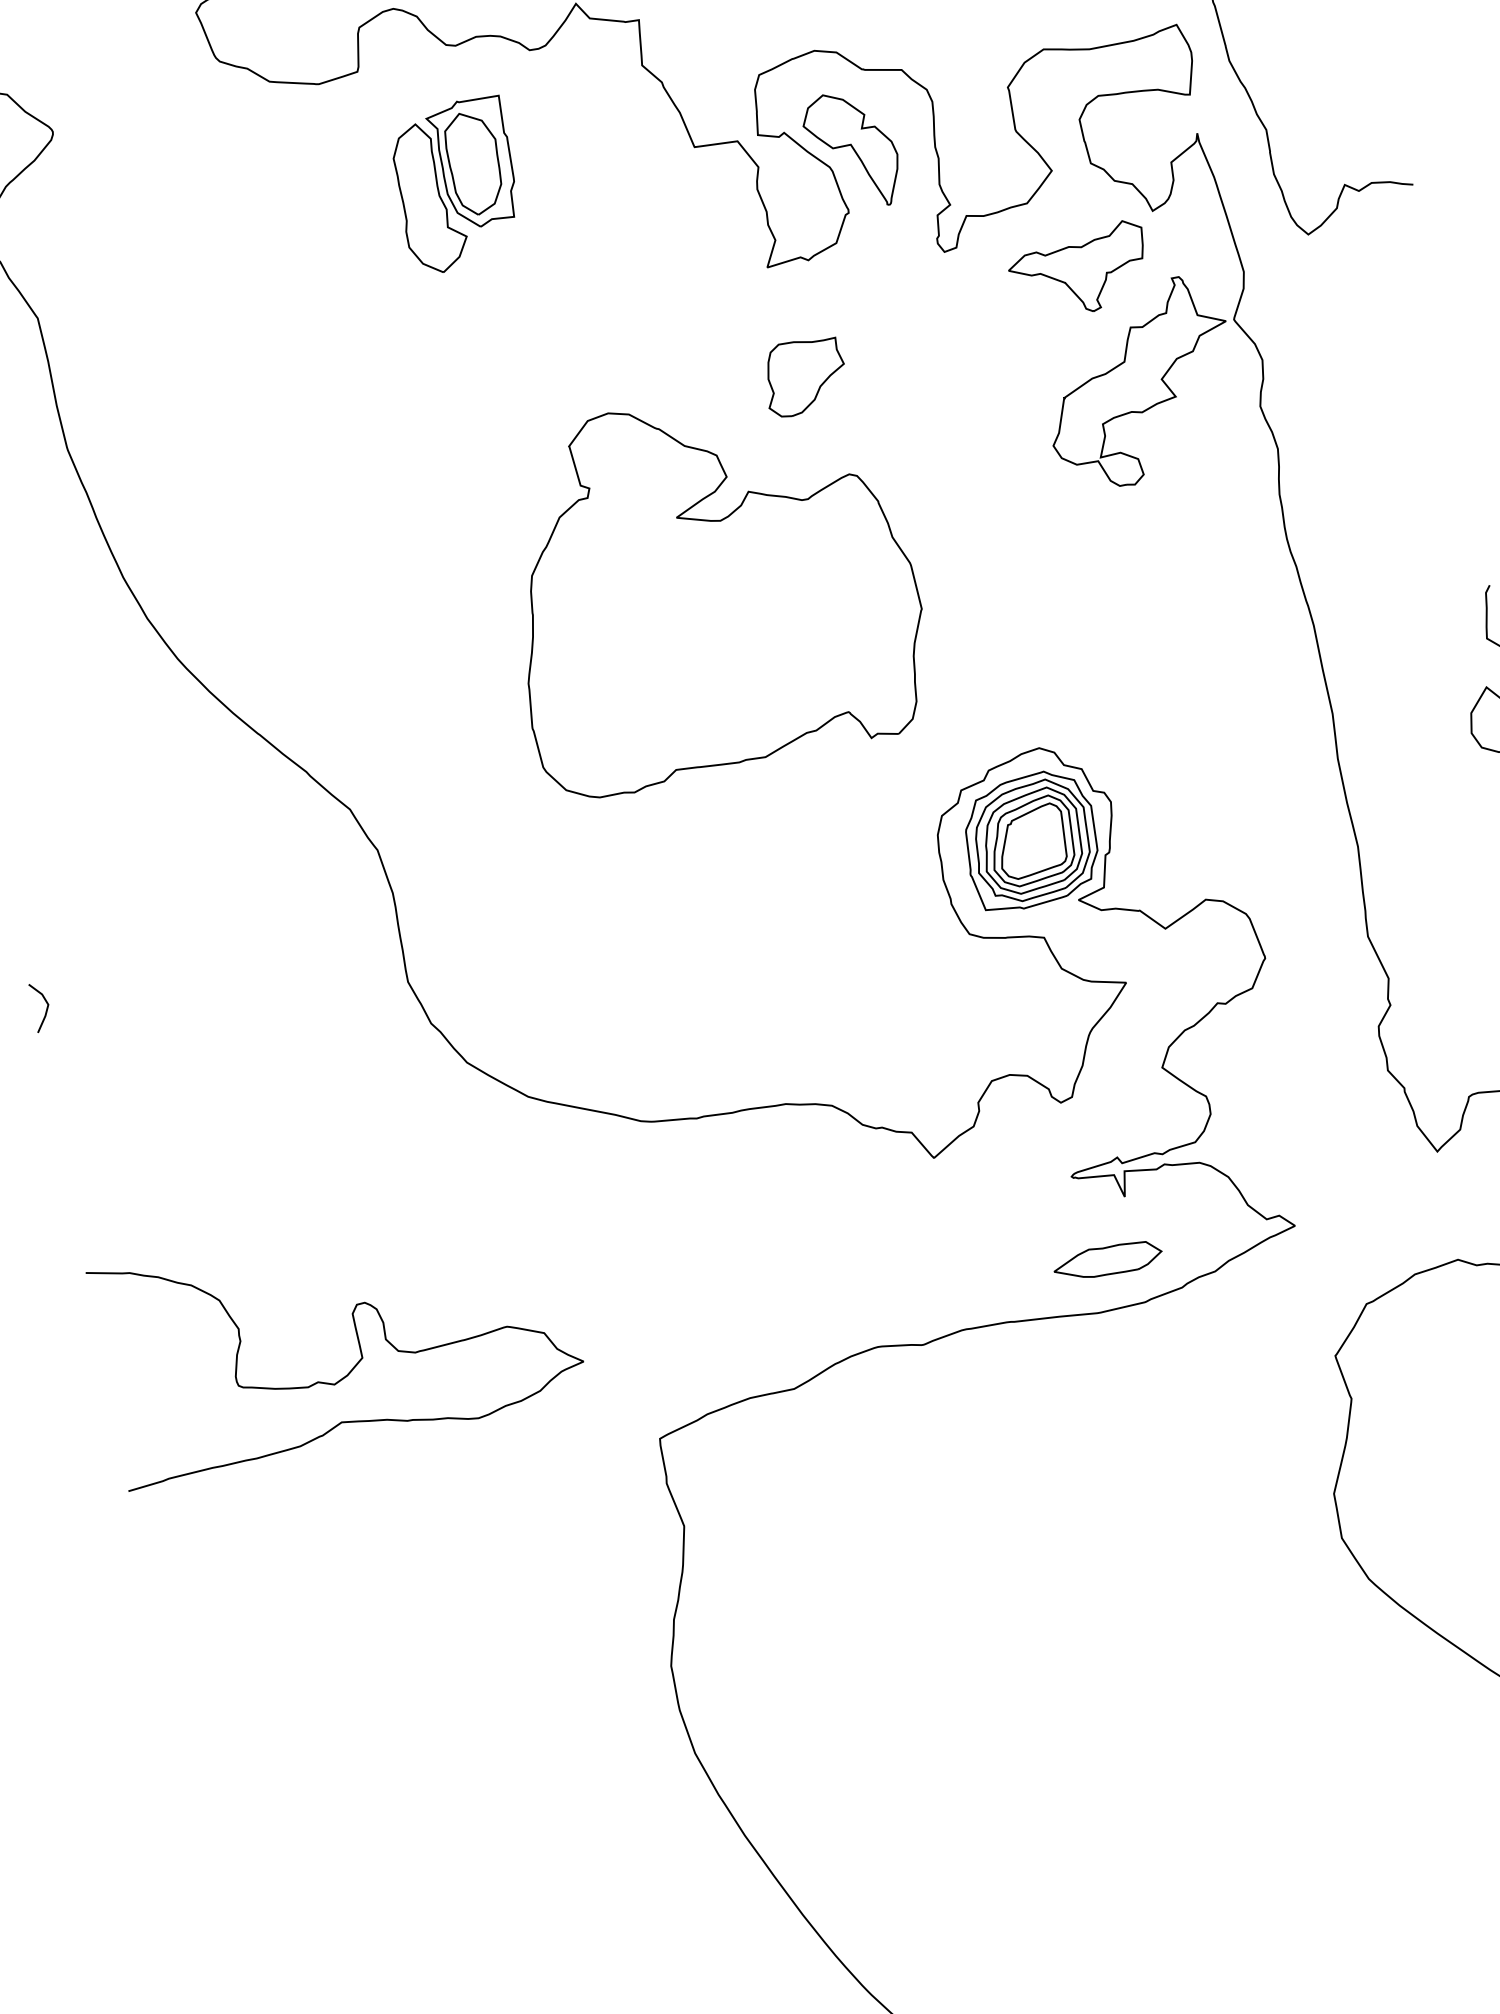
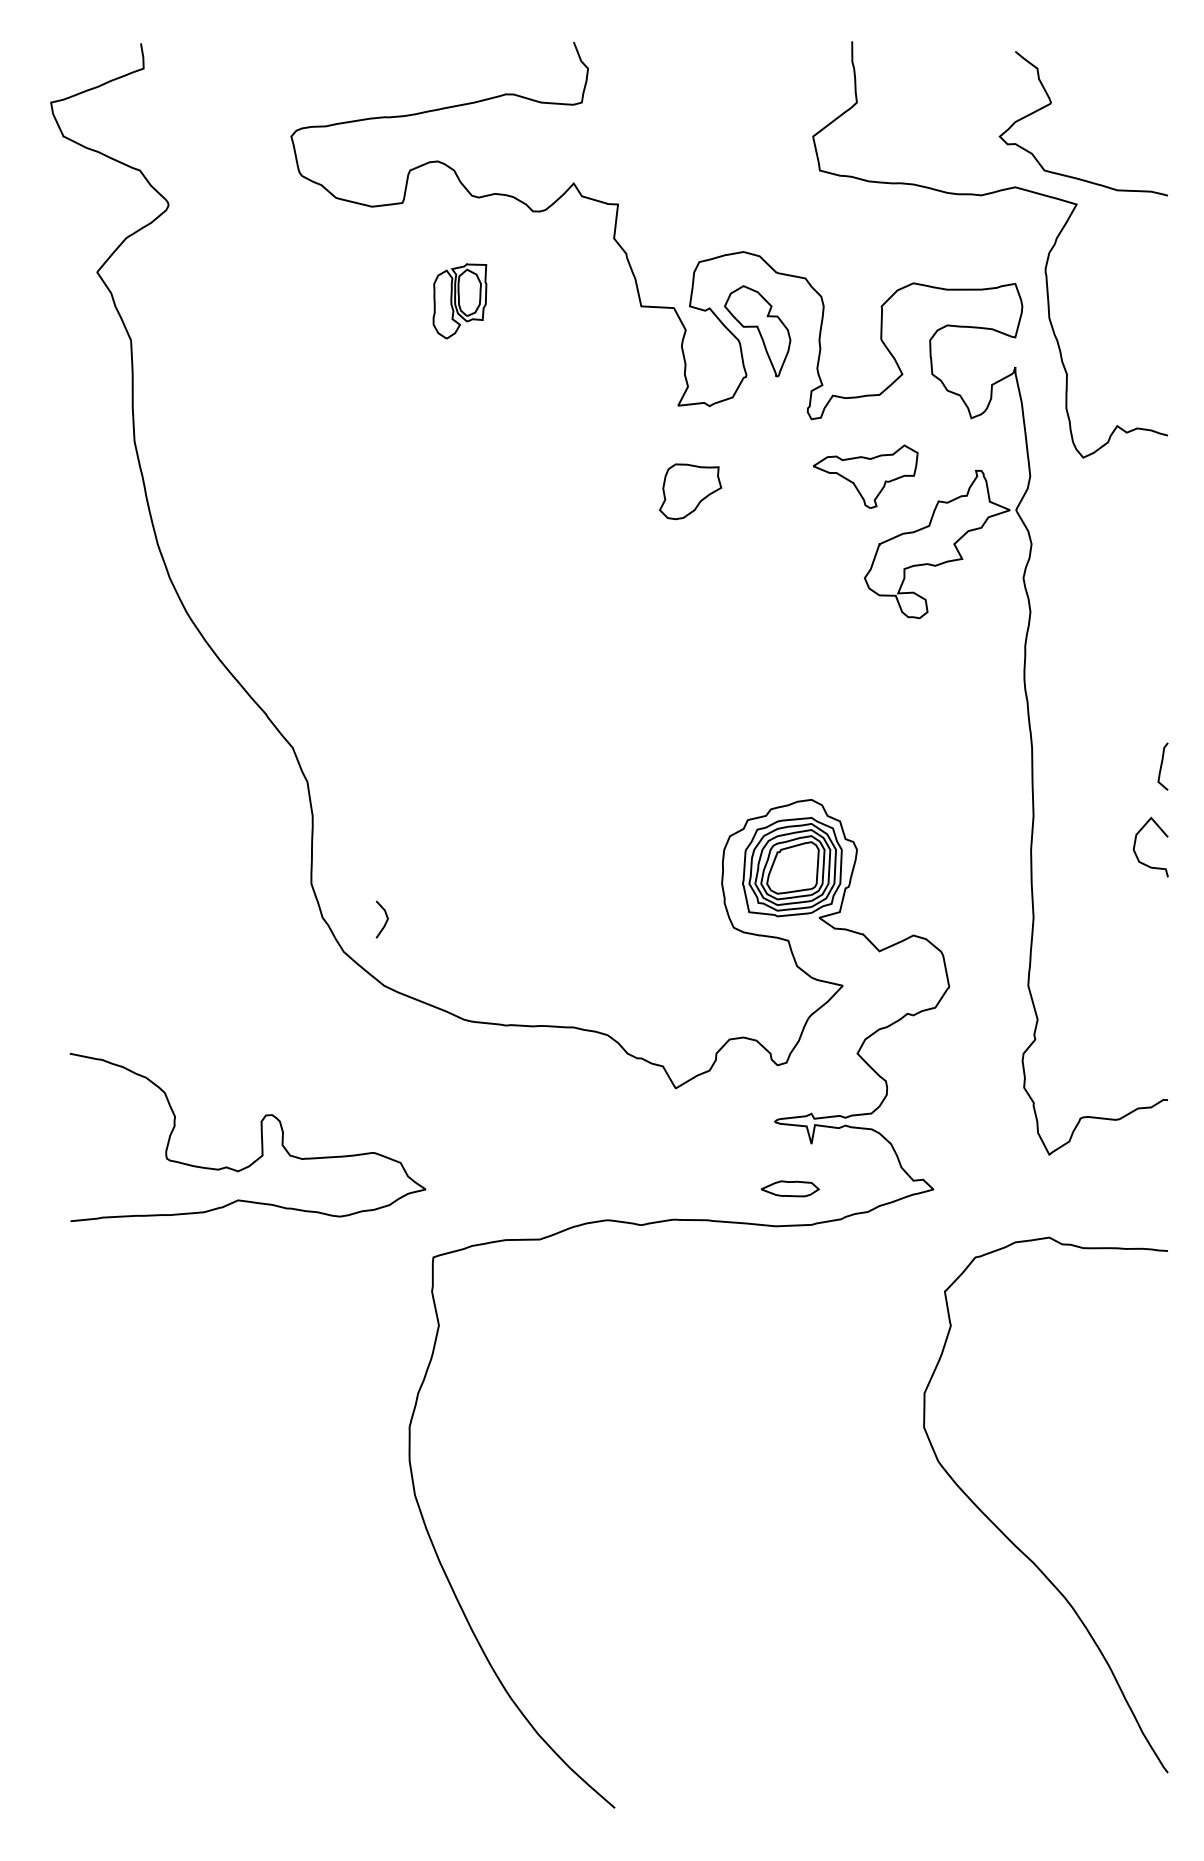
part: (456, 186) -> (459, 301), size x0.6
part: (1079, 271) -> (865, 476), moved
part: (710, 586) -> (591, 633), removed
line: (45, 1008) -> (385, 921), moved
part: (1108, 1260) -> (790, 1188), size x0.7
curve: (353, 1328) -> (260, 1132), moved

